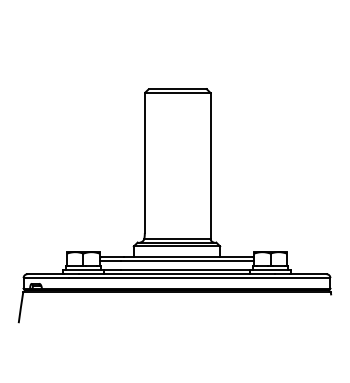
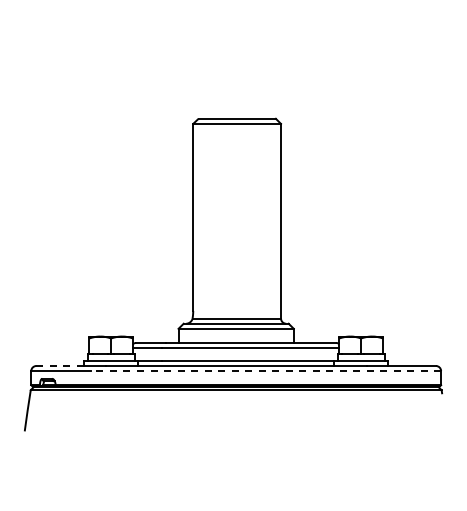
line: (46, 274) -> (61, 366), solid -> dashed
line: (199, 278) -> (266, 371), solid -> dashed

